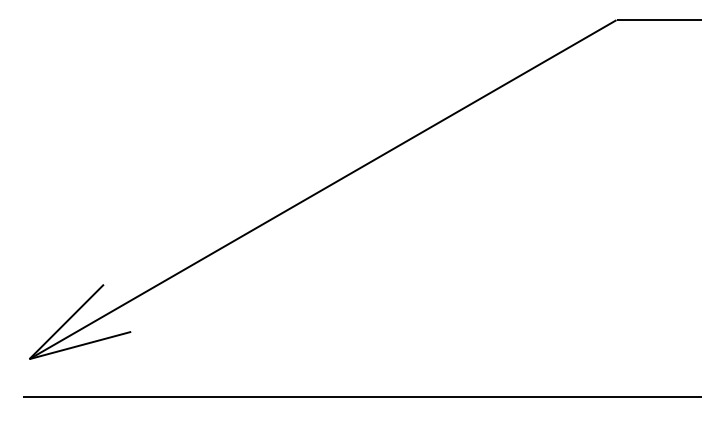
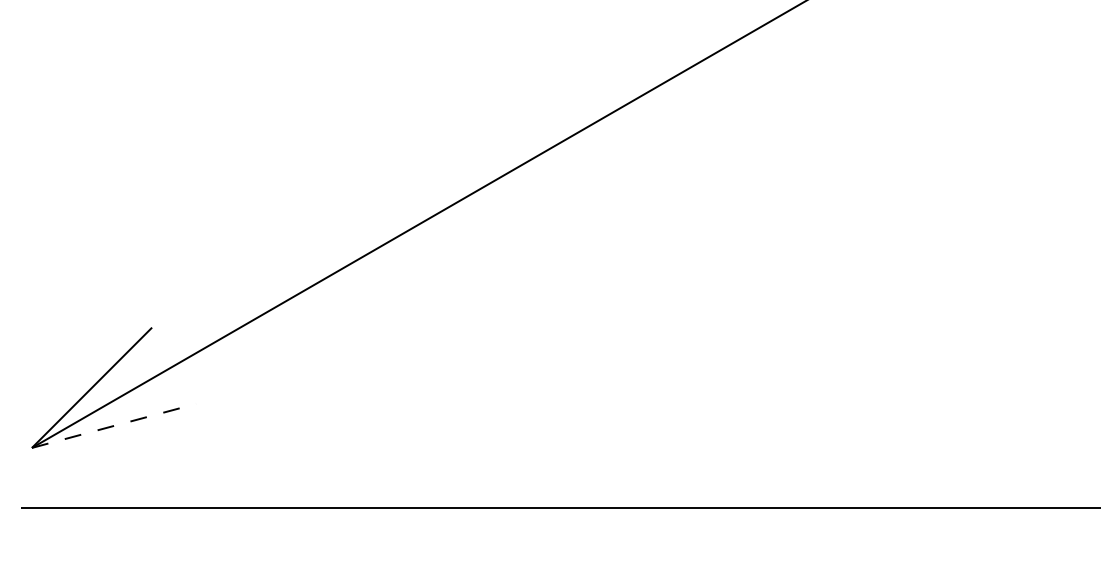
line: (80, 345) -> (114, 425), solid -> dashed

